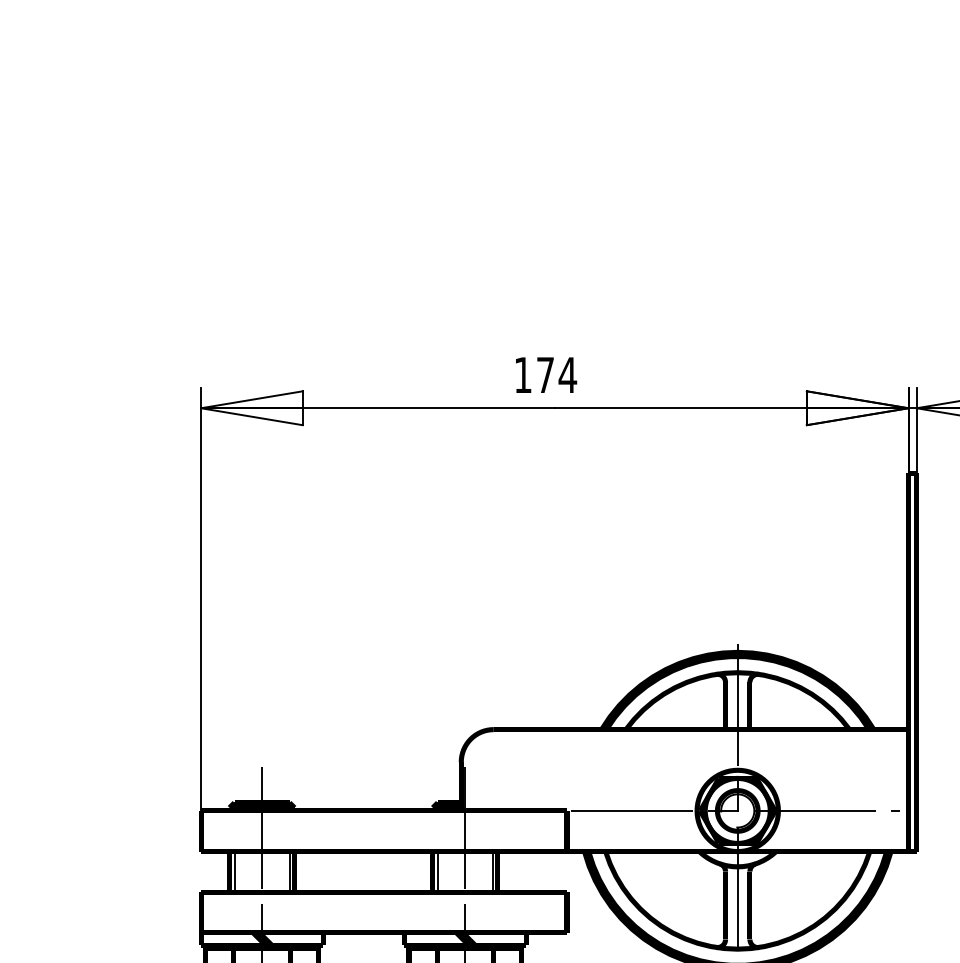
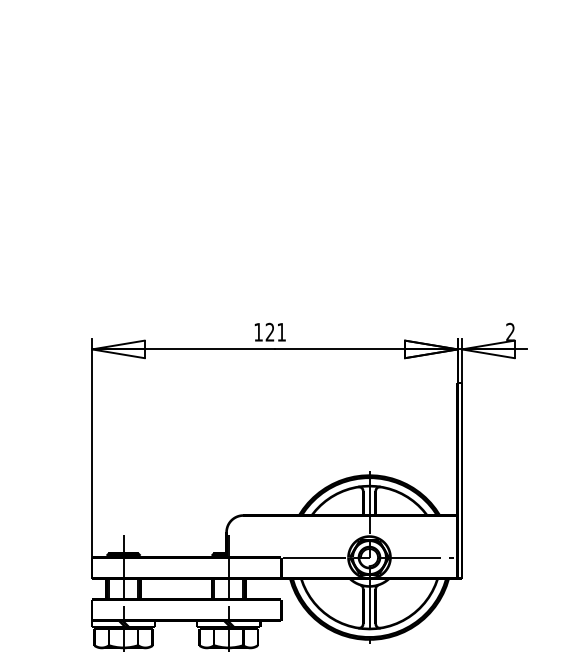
text: (555, 373) -> (275, 331), 174 -> 121

